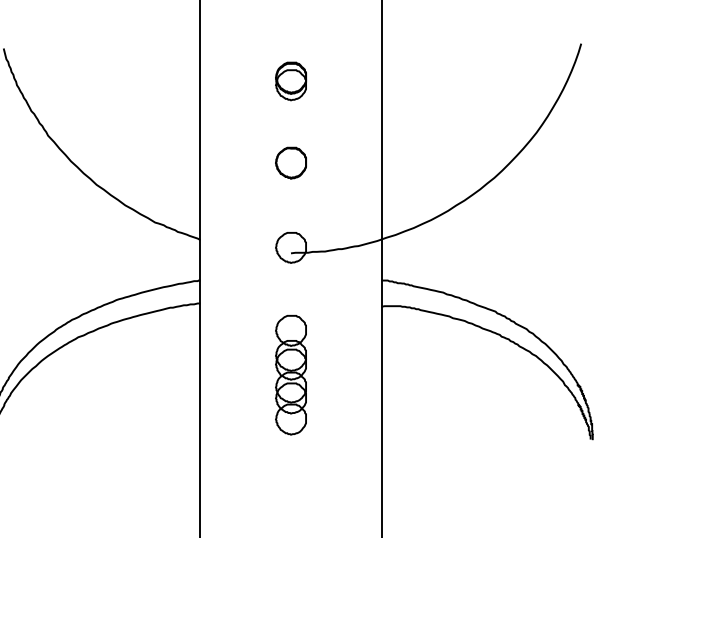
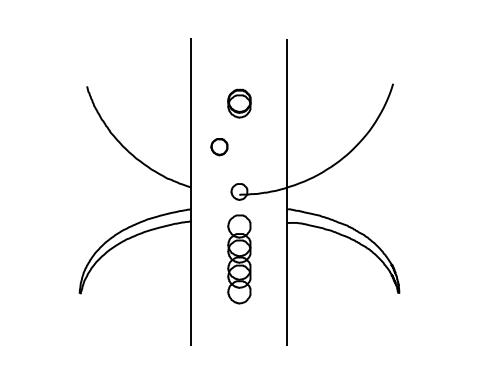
part: (291, 80) -> (239, 103), size x1.4
part: (291, 163) -> (219, 147), moved
part: (291, 375) -> (239, 259), size x1.4

